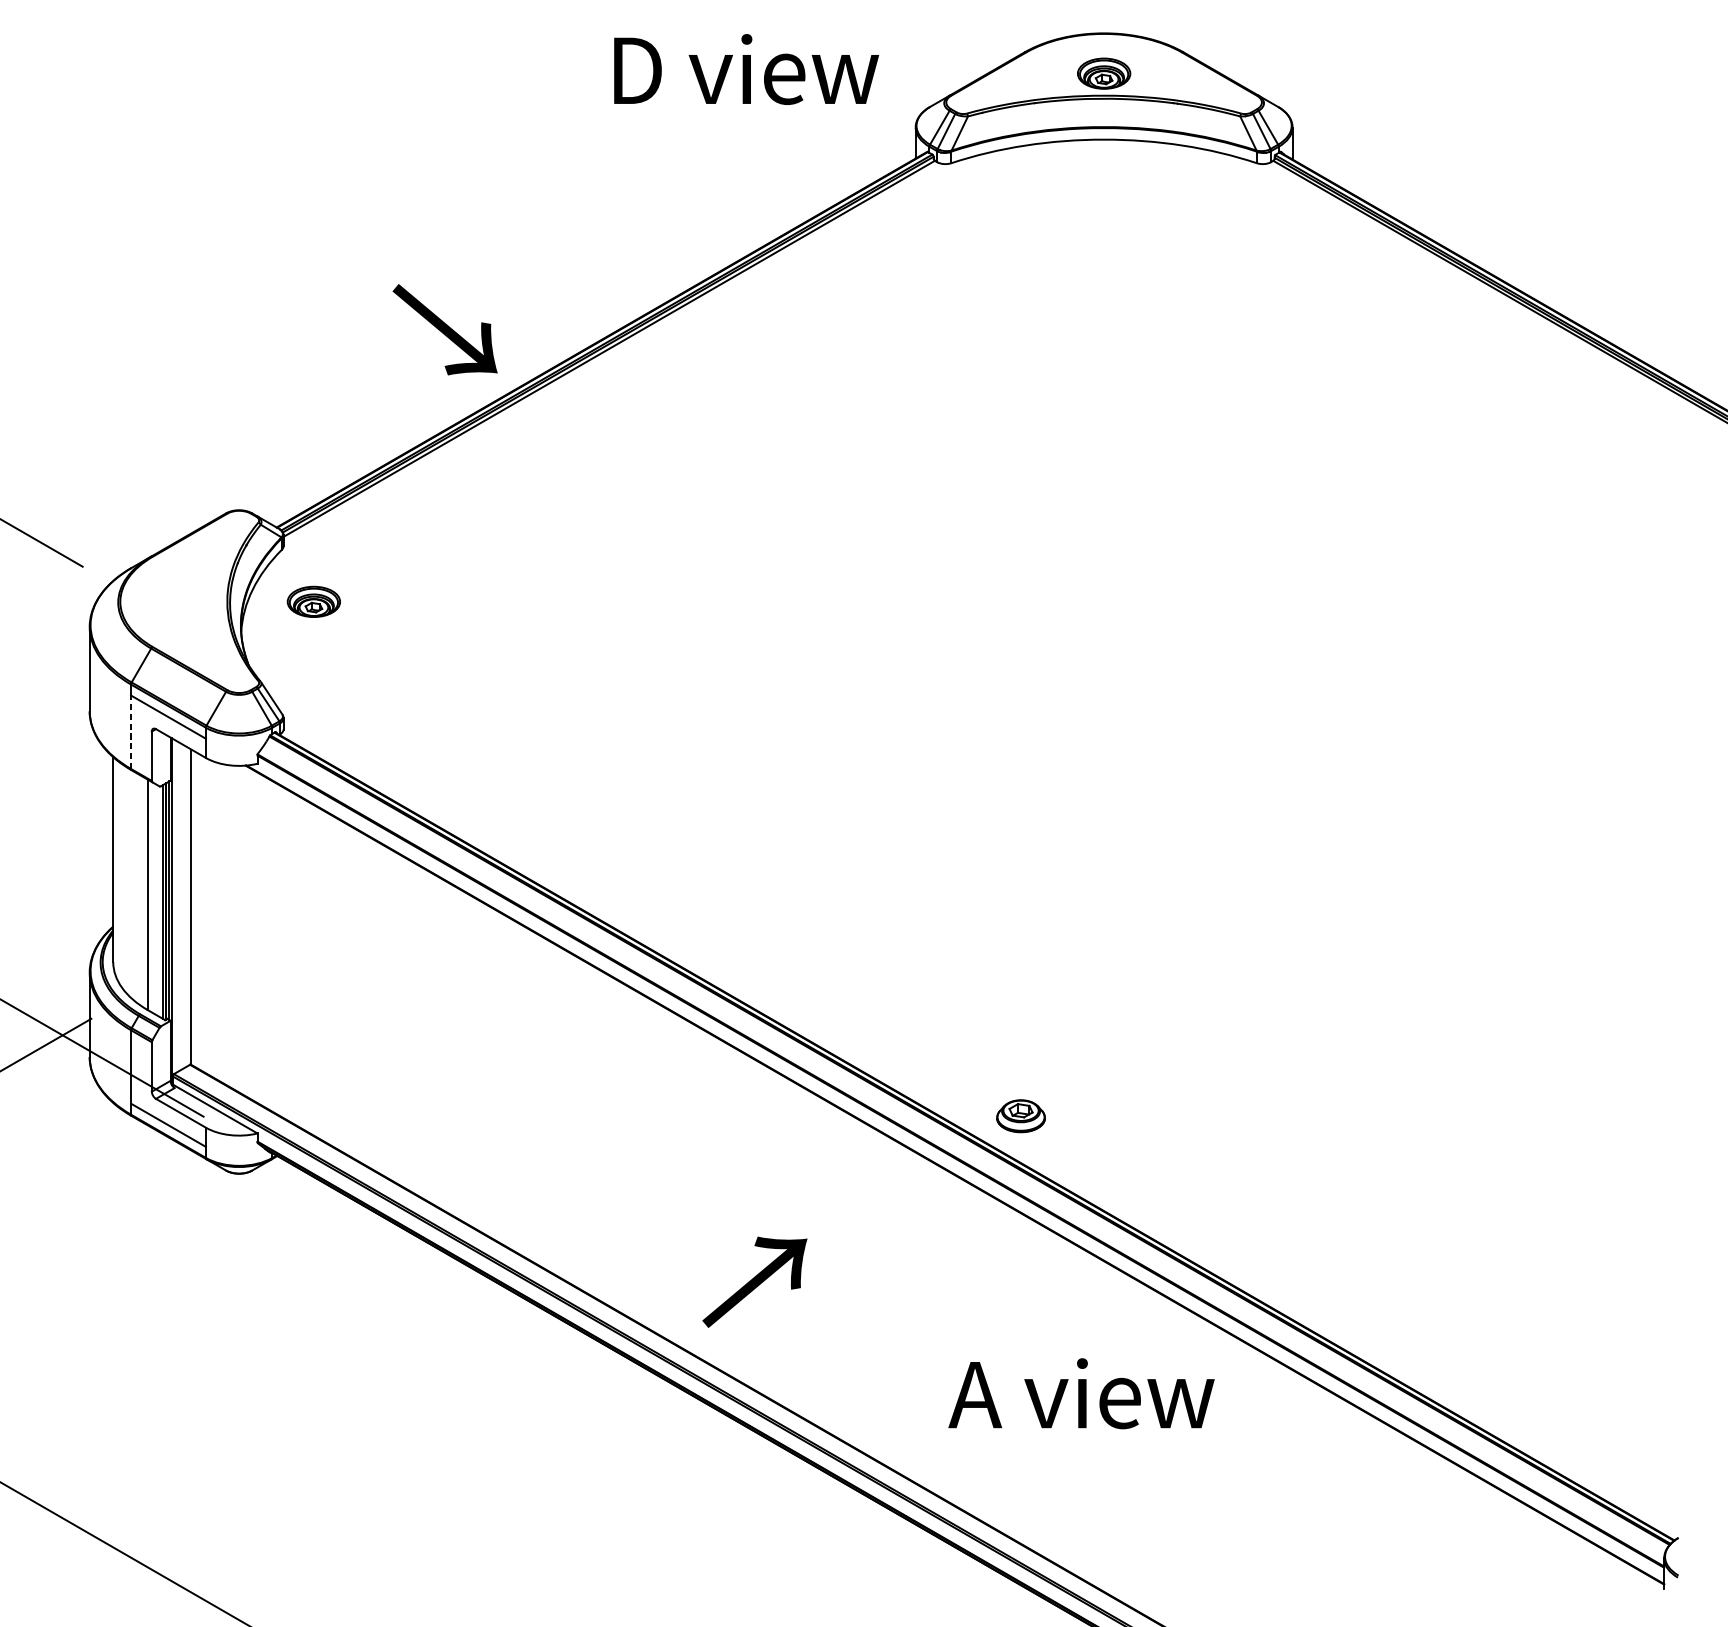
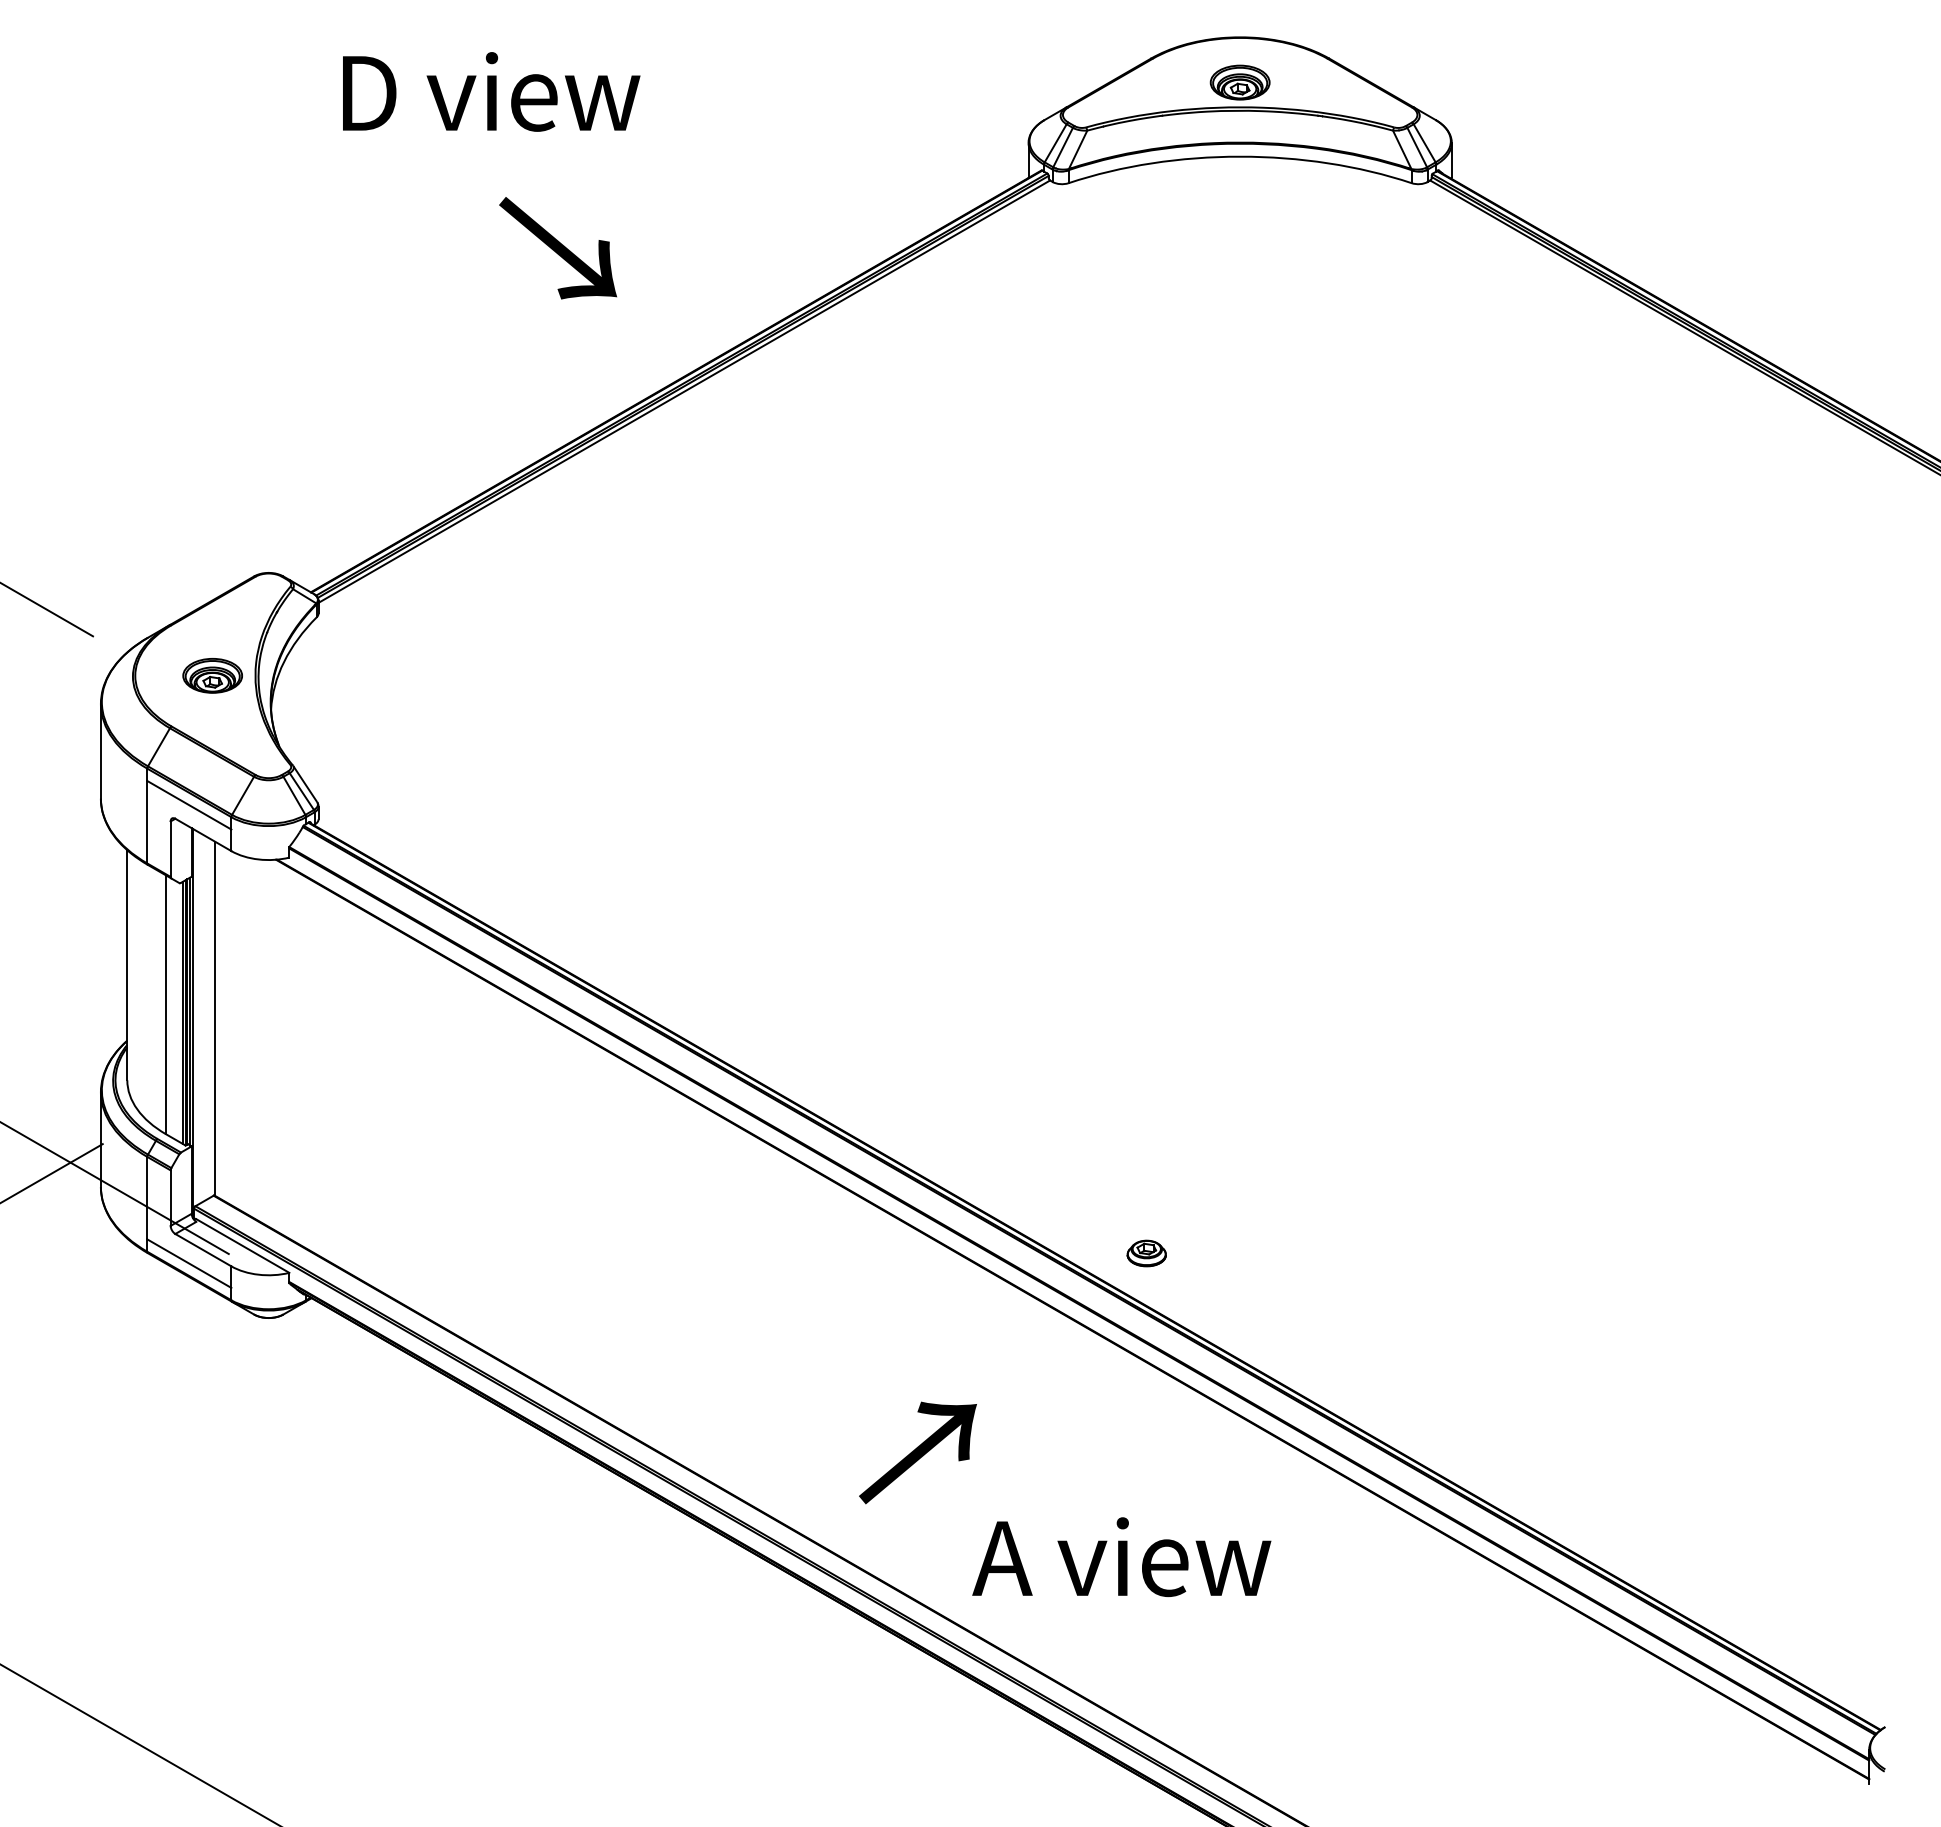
text: (746, 69) -> (491, 91), moved
text: (444, 330) -> (557, 248), moved
part: (313, 601) -> (212, 675), moved
line: (131, 731) -> (147, 821), dashed -> solid
part: (1020, 1116) -> (1146, 1253), size x0.71
text: (754, 1281) -> (917, 1452), moved
text: (1081, 1394) -> (1121, 1557), moved

